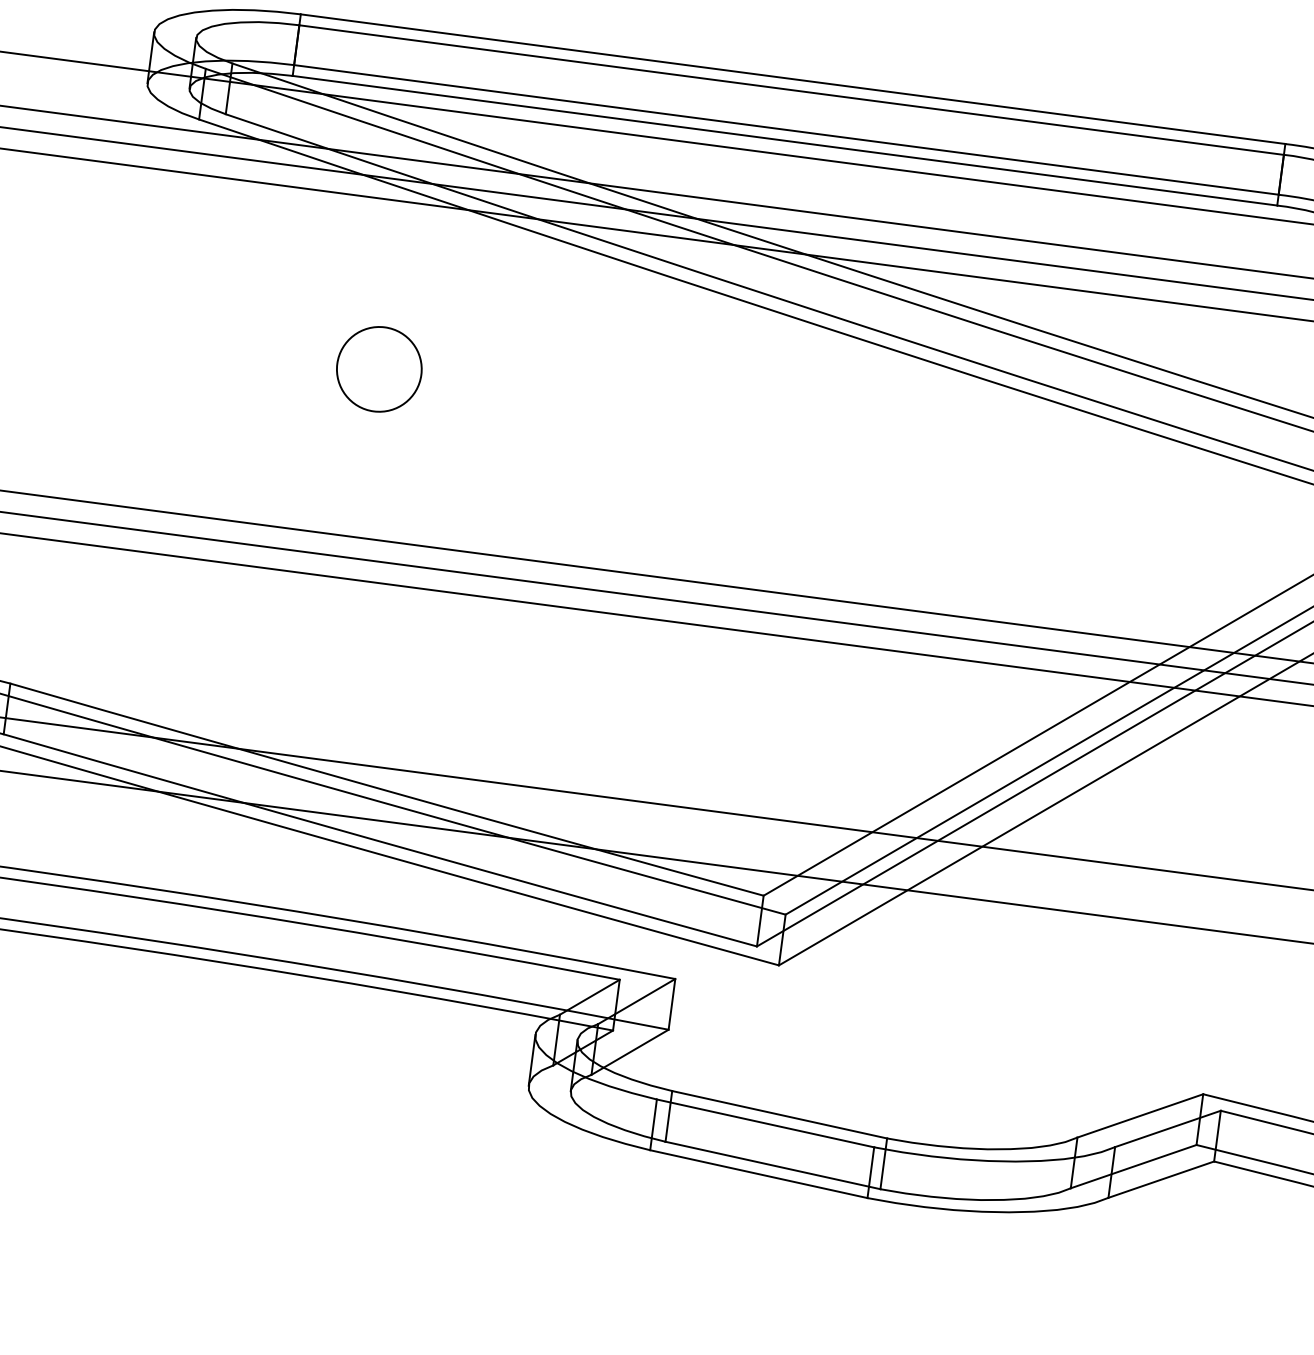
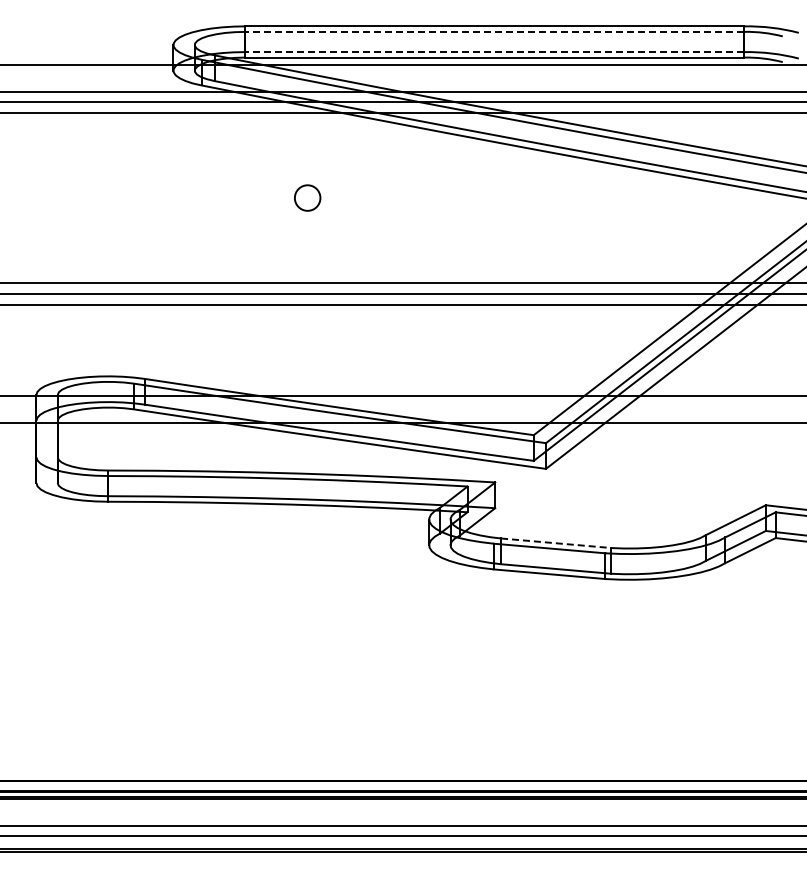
line: (790, 89) -> (494, 31), solid -> dashed
line: (785, 130) -> (494, 52), solid -> dashed
circle: (378, 368) -> (307, 197), size x0.6
line: (780, 1115) -> (556, 543), solid -> dashed

